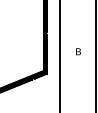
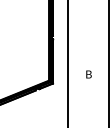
text: (78, 51) -> (88, 74), moved

